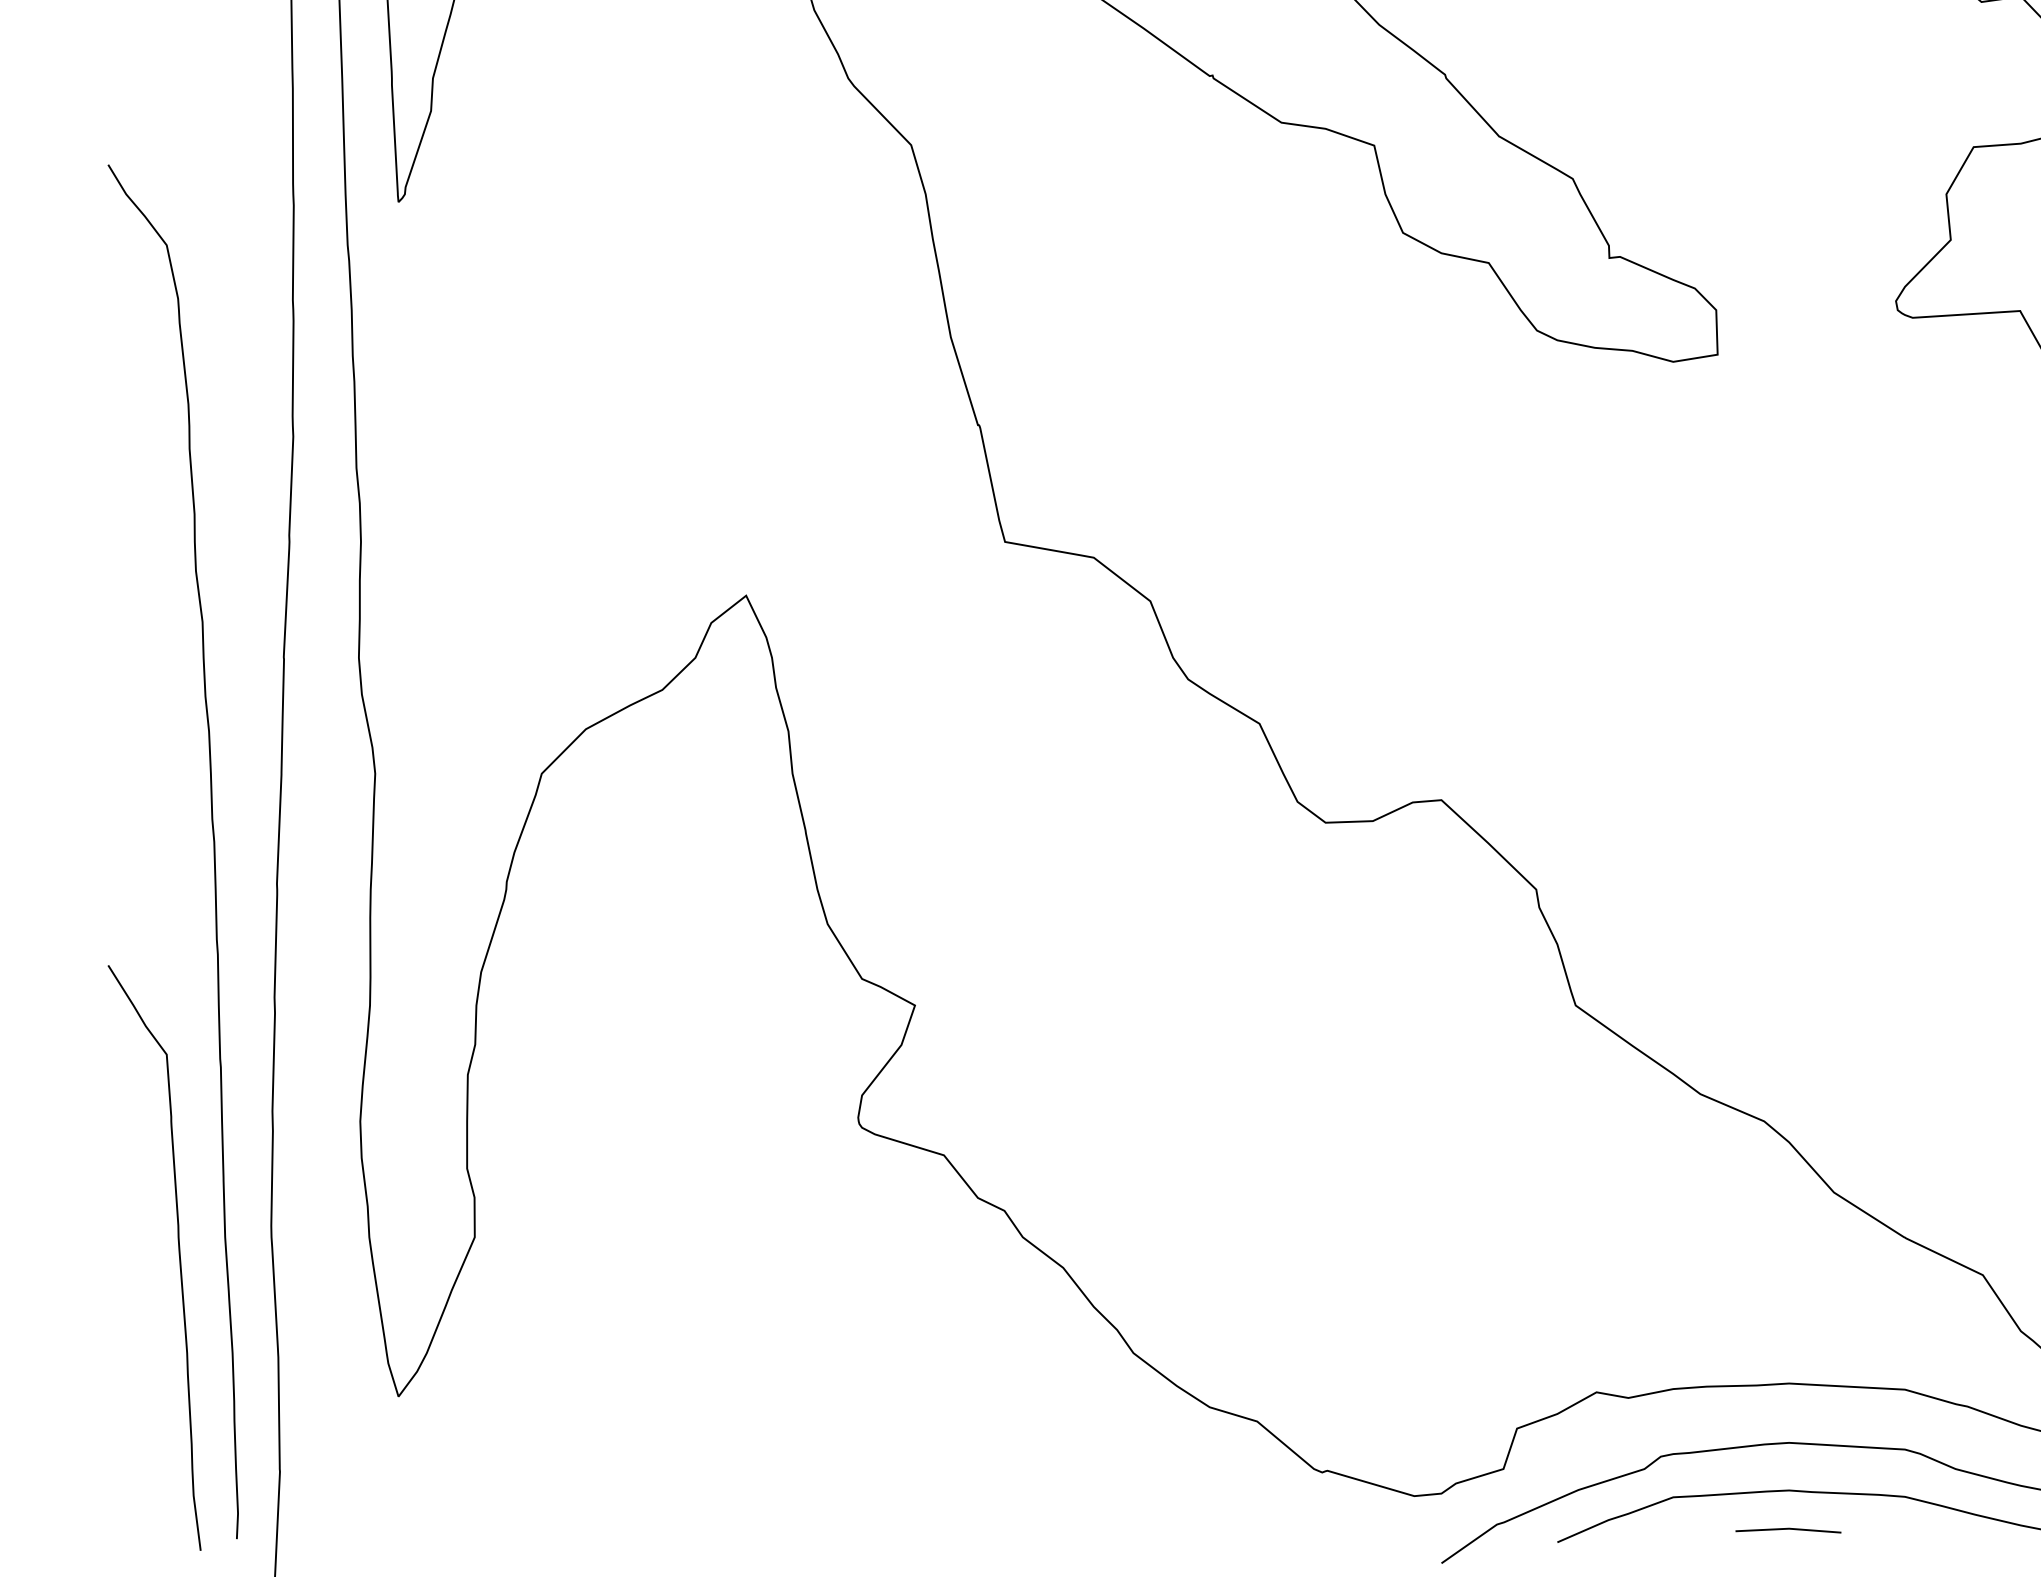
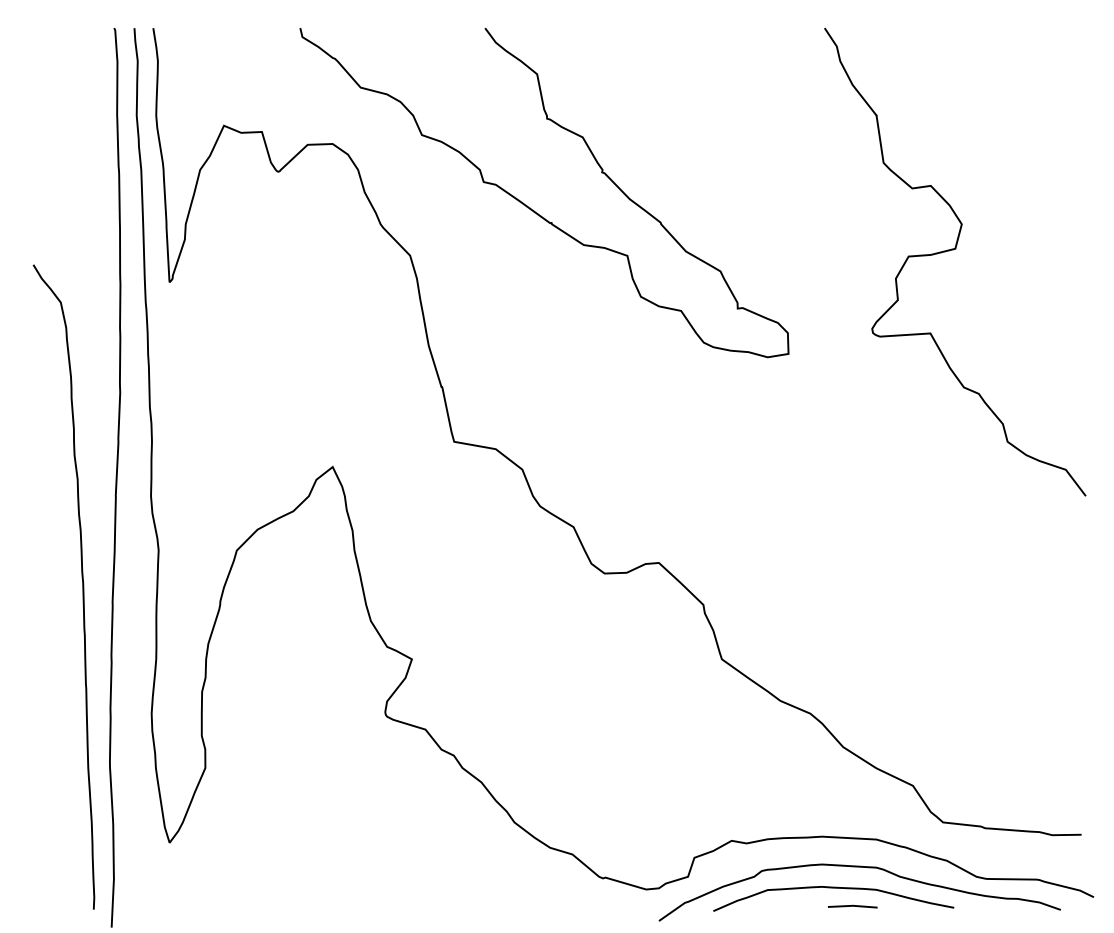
curve: (176, 1251) -> (65, 774), removed
line: (1787, 1530) -> (852, 906), moved

